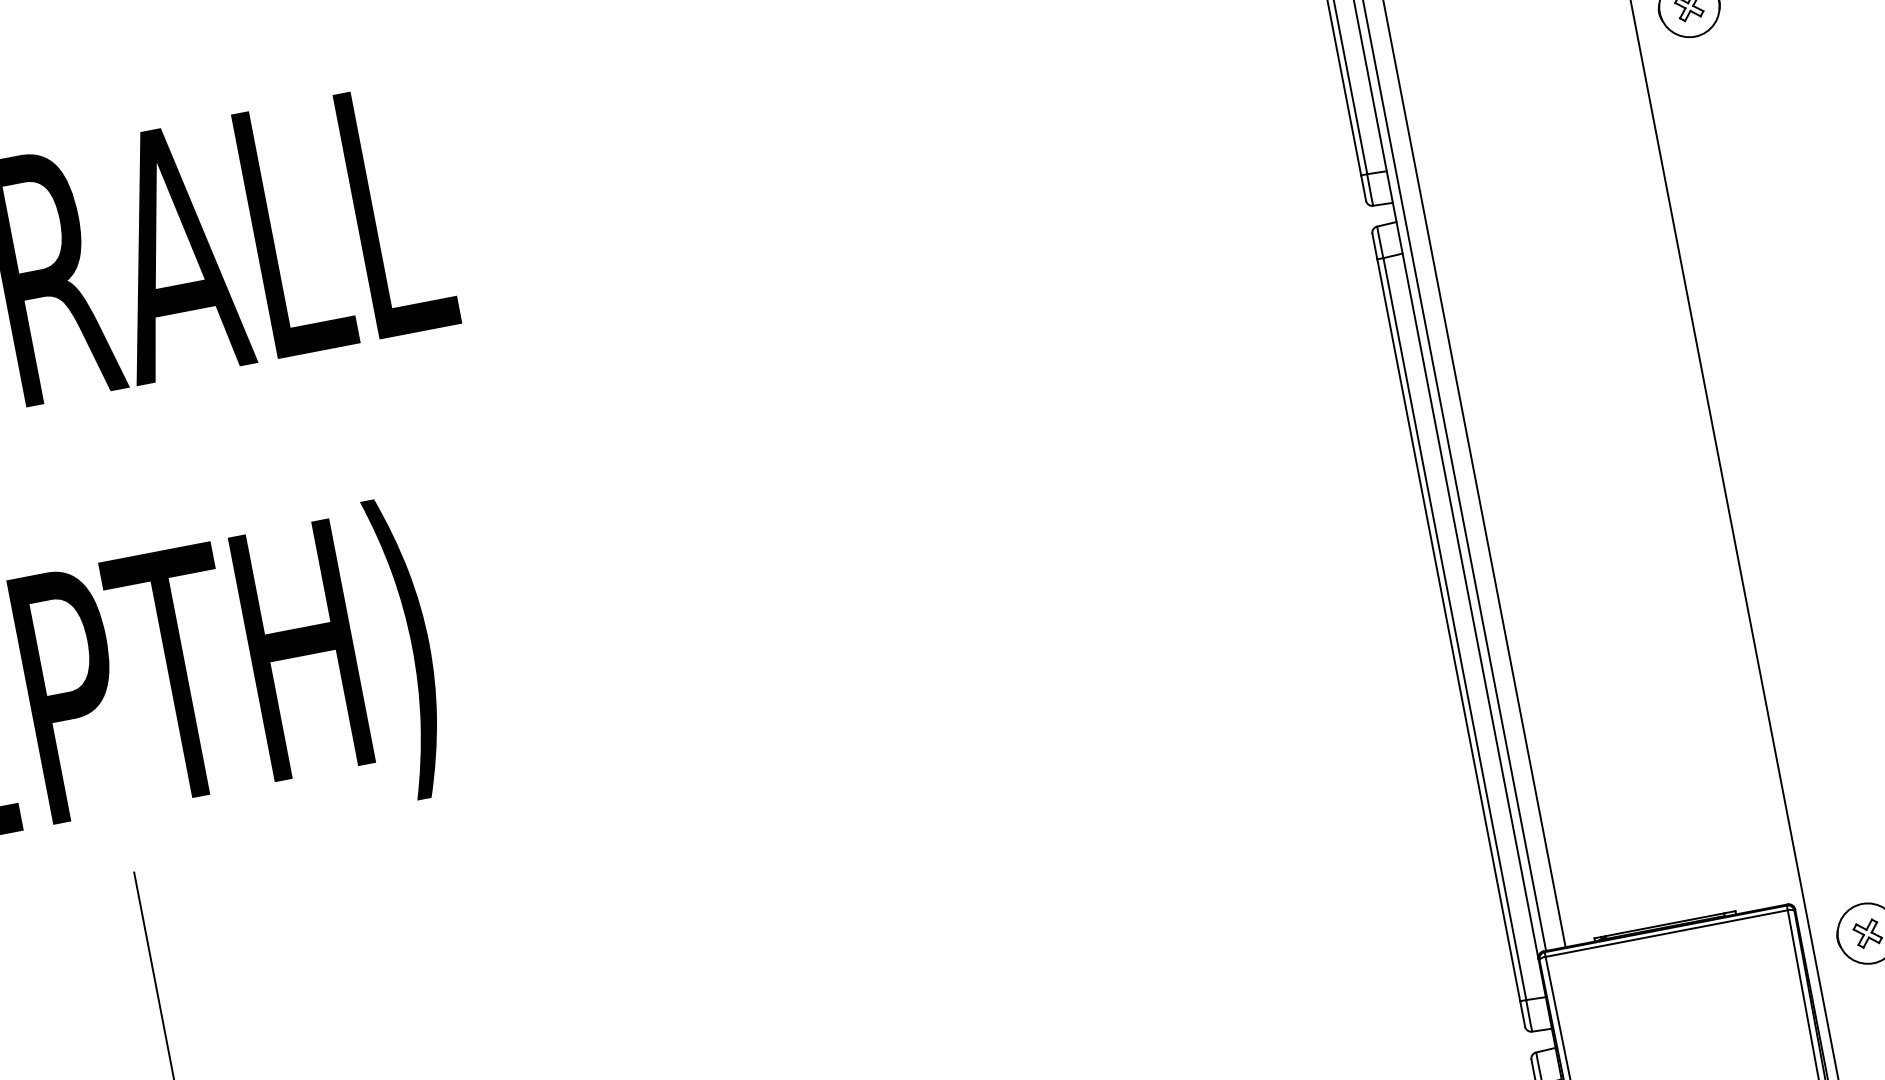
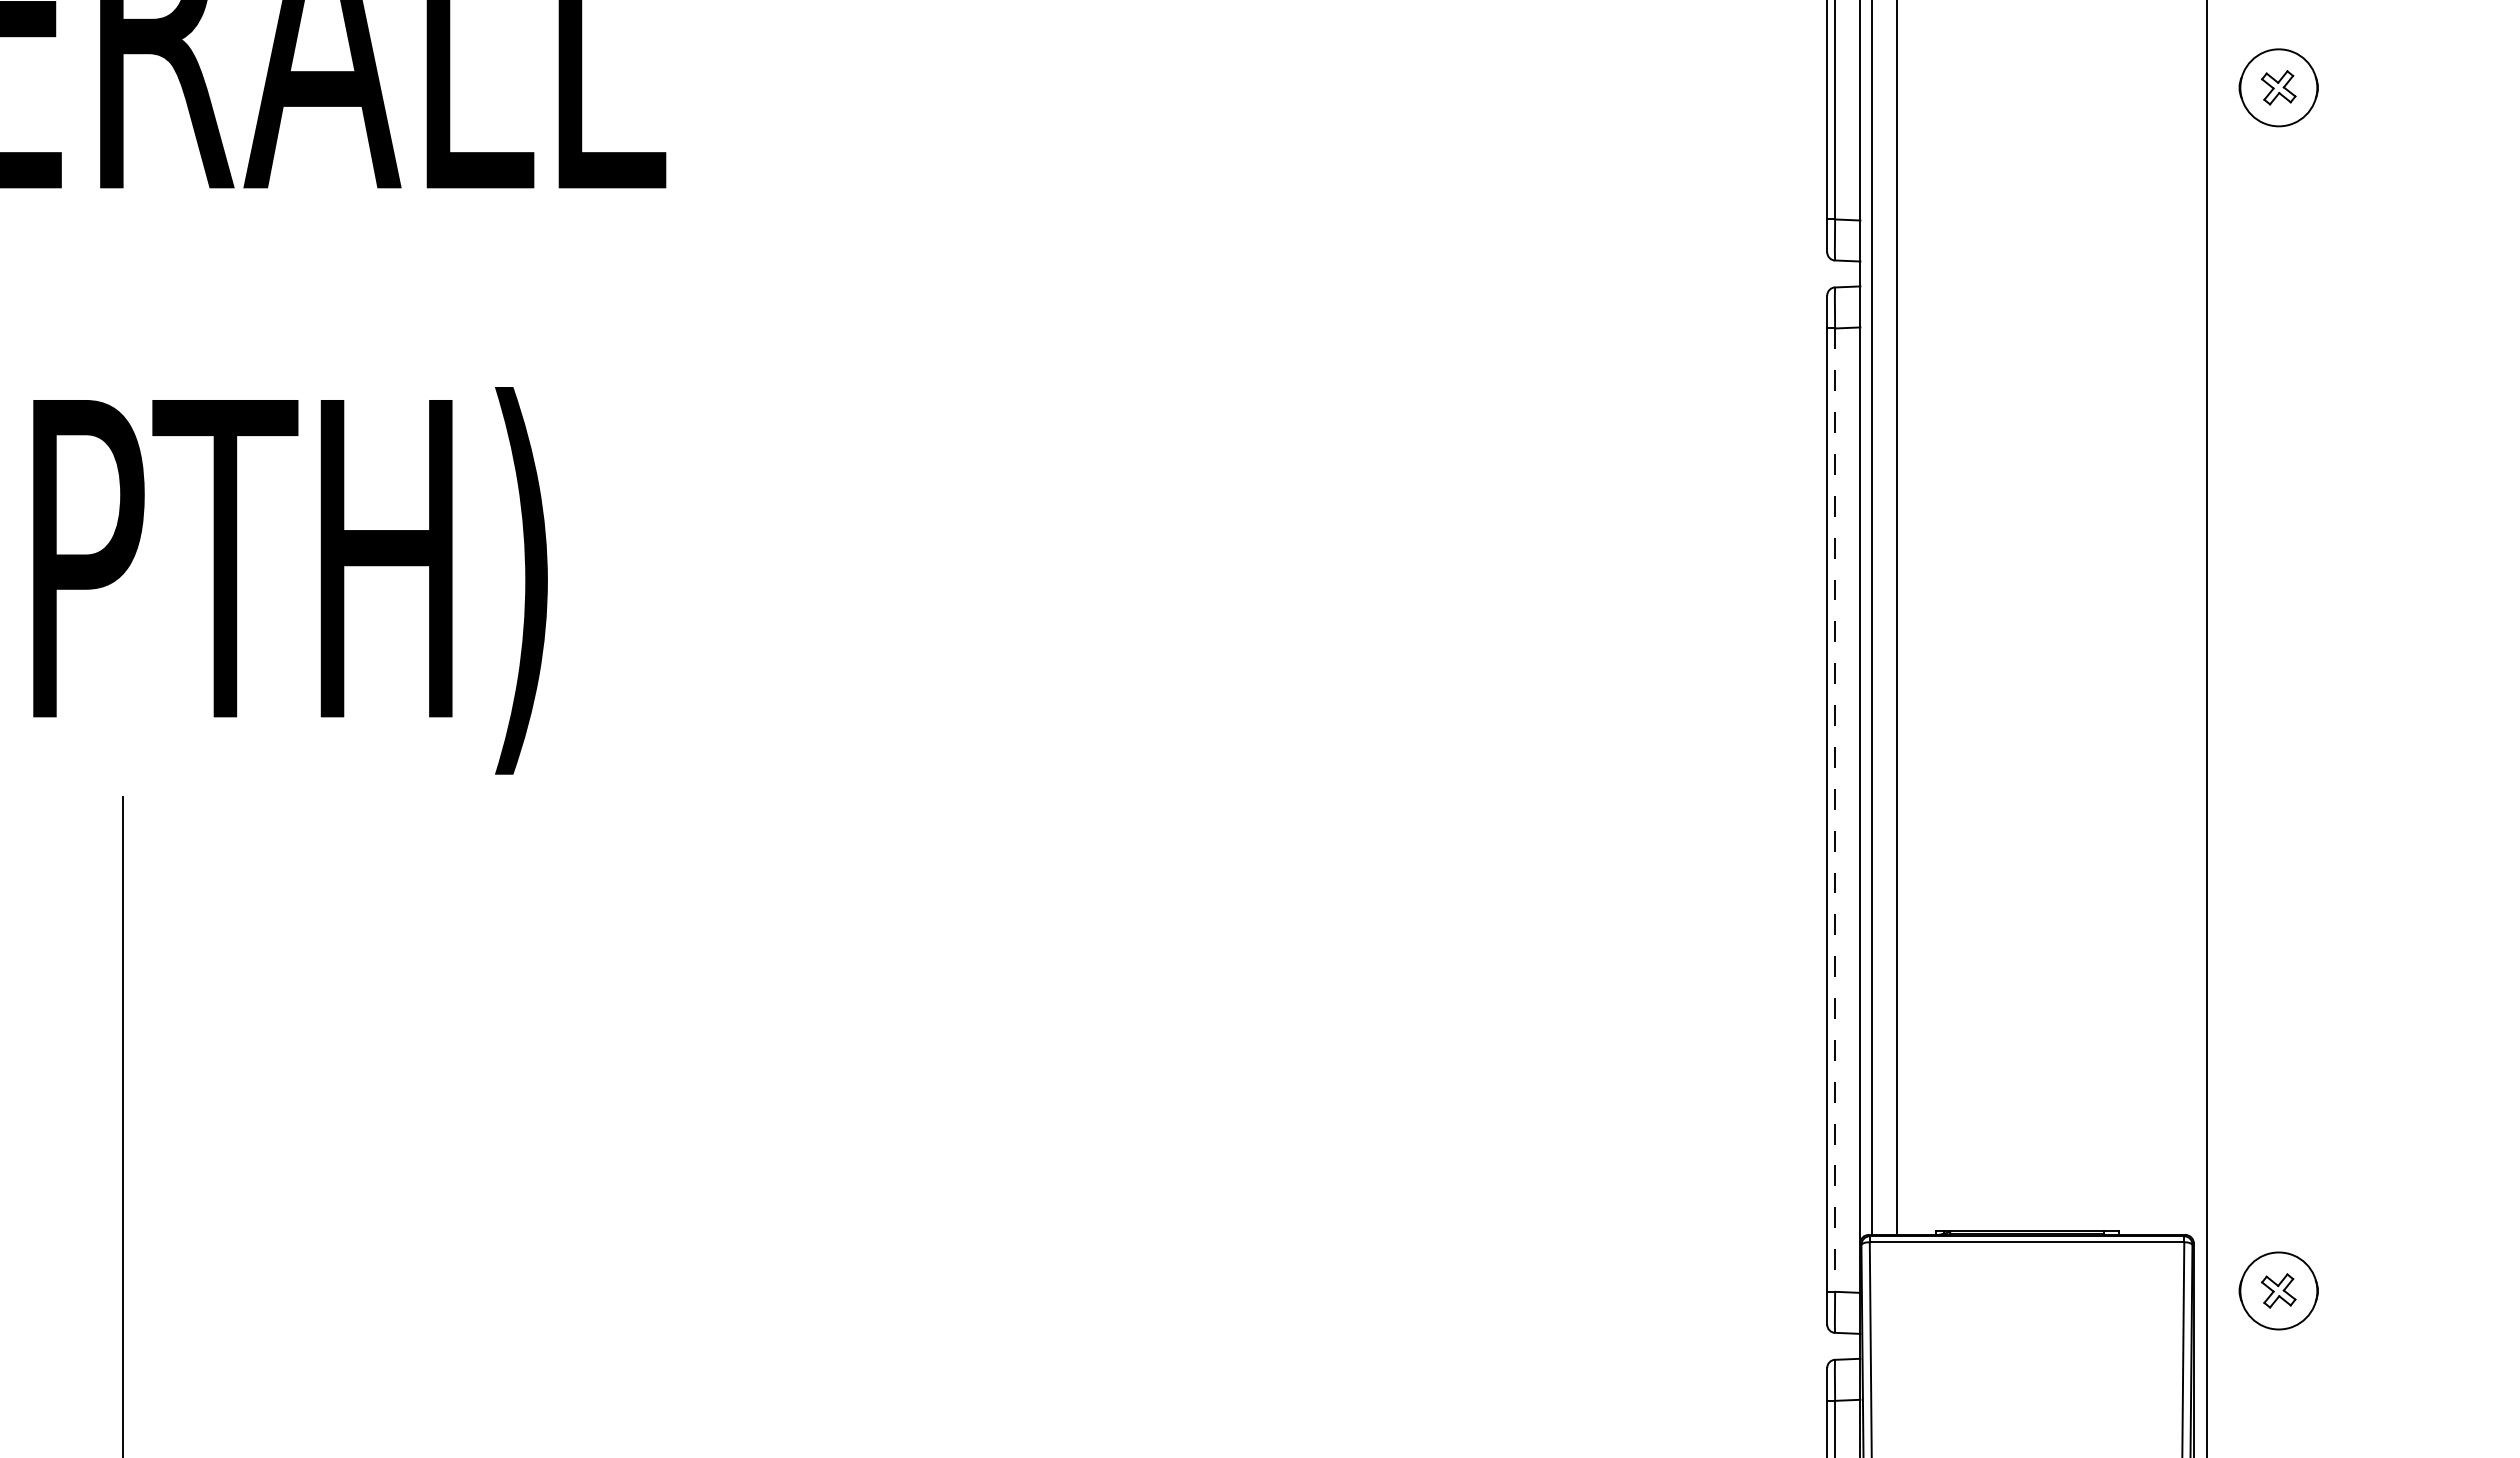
line: (1455, 629) -> (1835, 810), solid -> dashed

